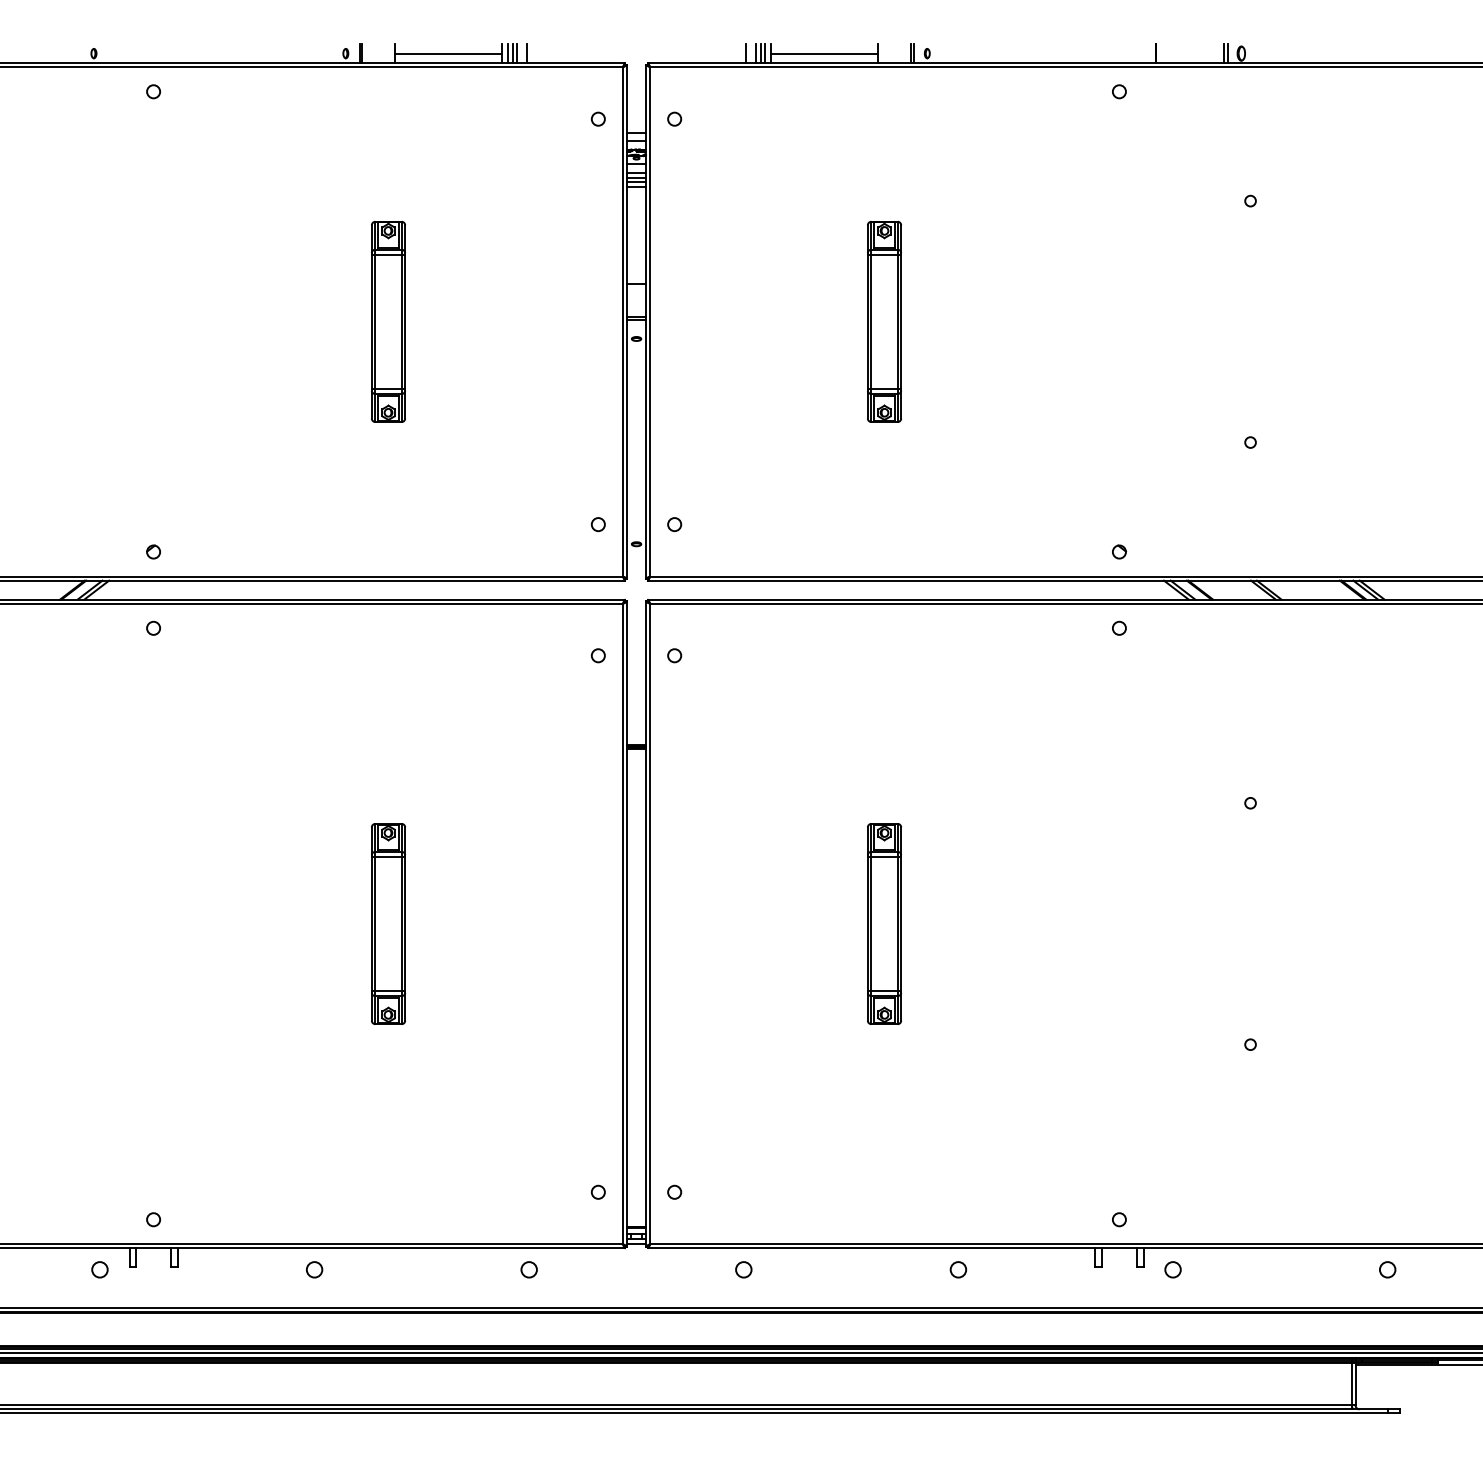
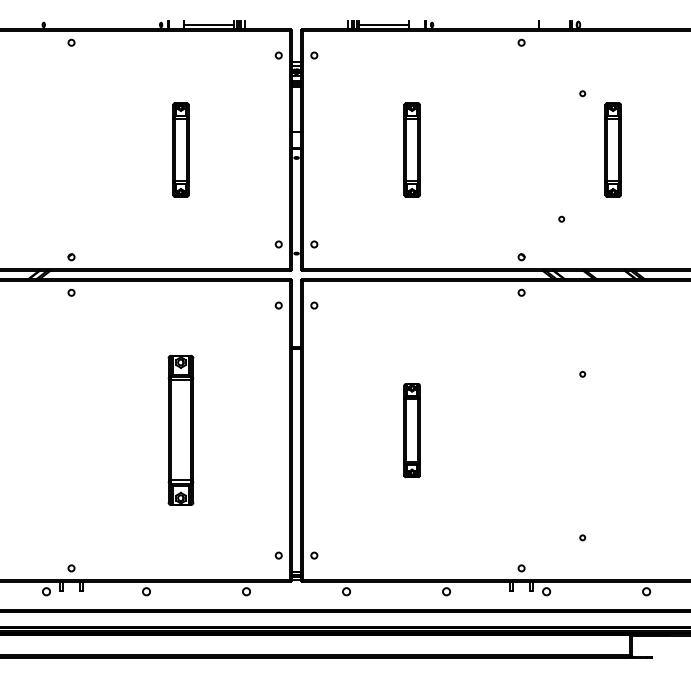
part: (1314, 320) -> (612, 149), added
circle: (1250, 440) -> (561, 218), moved
part: (387, 923) -> (180, 430), size x1.6
circle: (1250, 1043) -> (582, 537), moved

